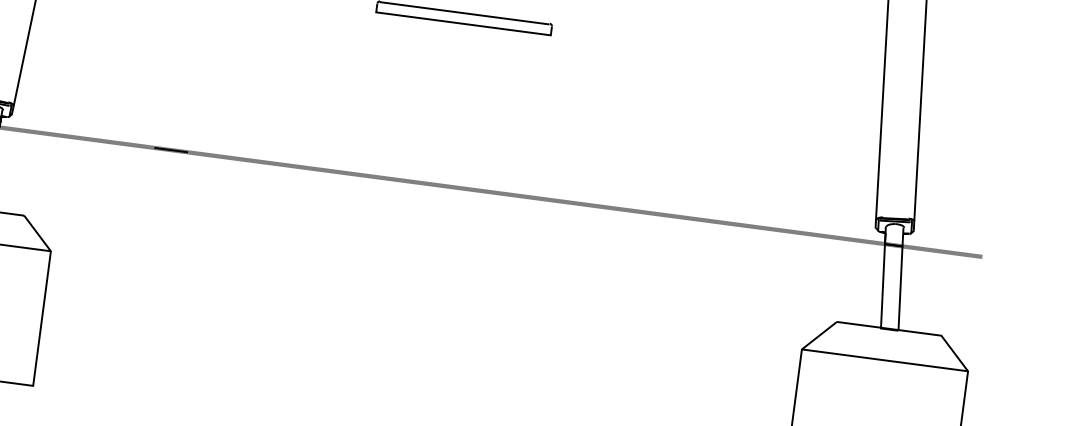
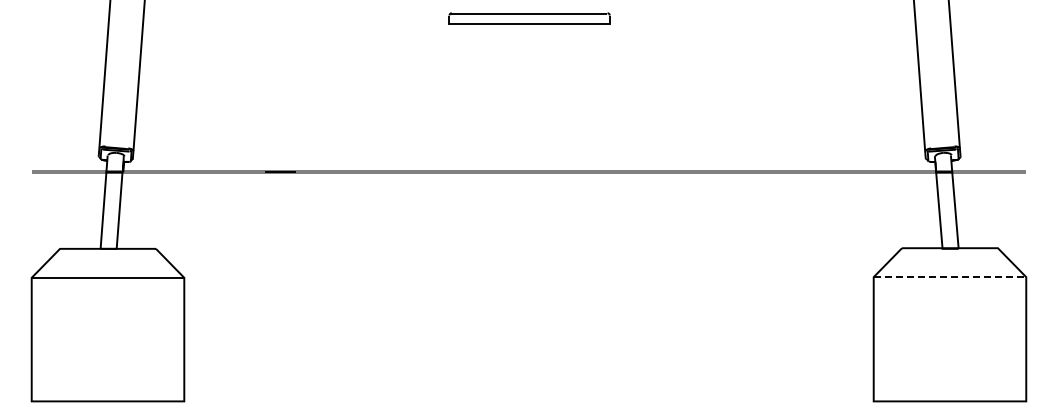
line: (885, 360) -> (950, 277), solid -> dashed

